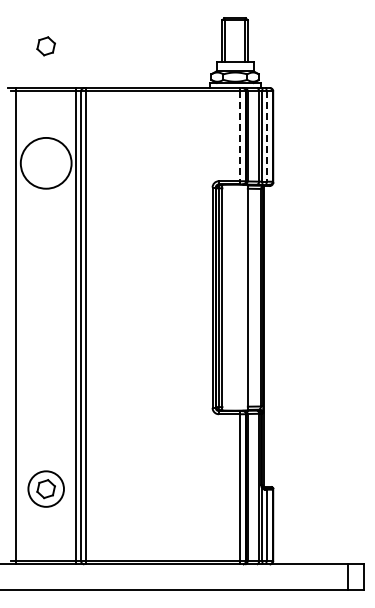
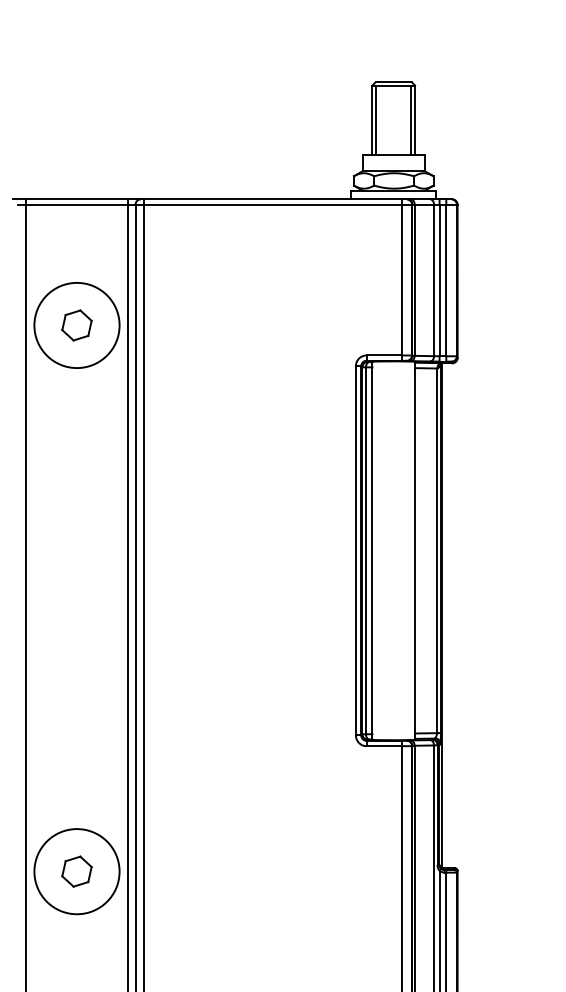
part: (45, 46) -> (75, 325), moved
line: (239, 136) -> (401, 280), dashed -> solid
line: (266, 136) -> (446, 280), dashed -> solid
circle: (45, 488) -> (75, 870), size x1.43

